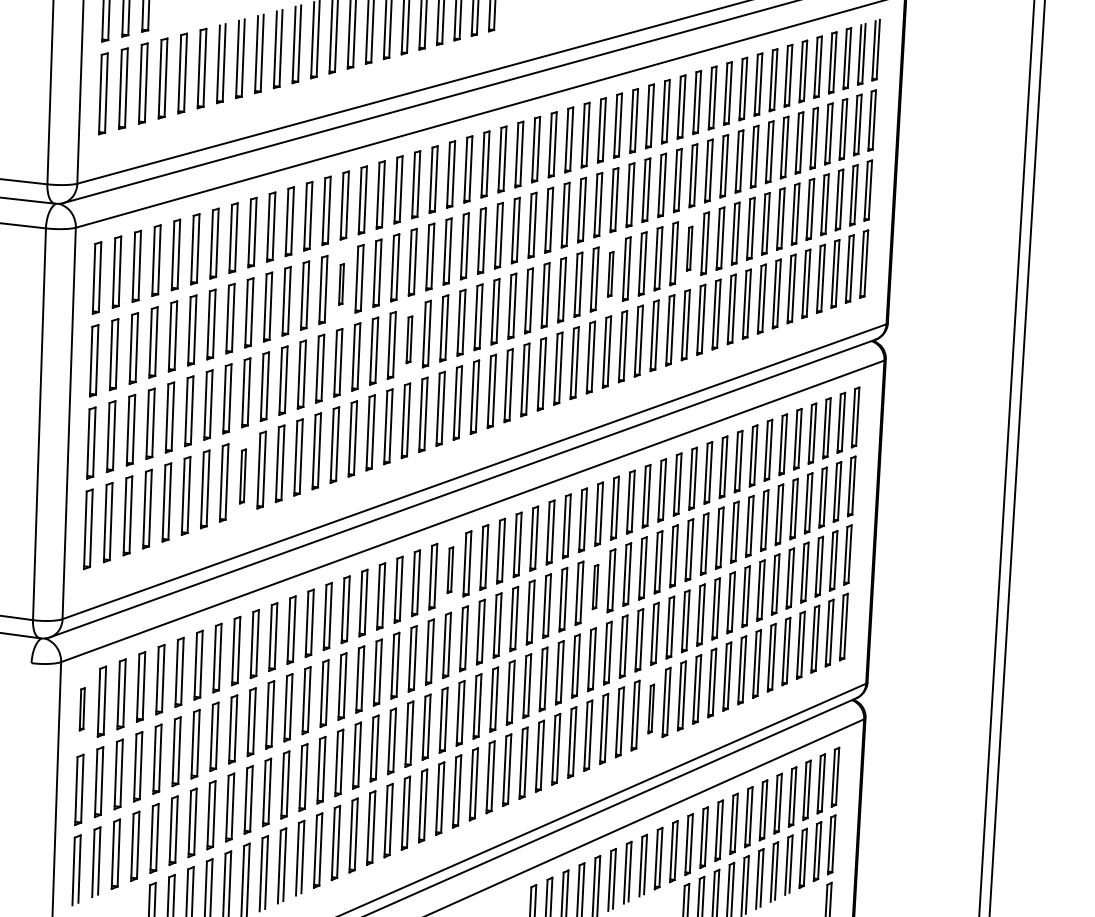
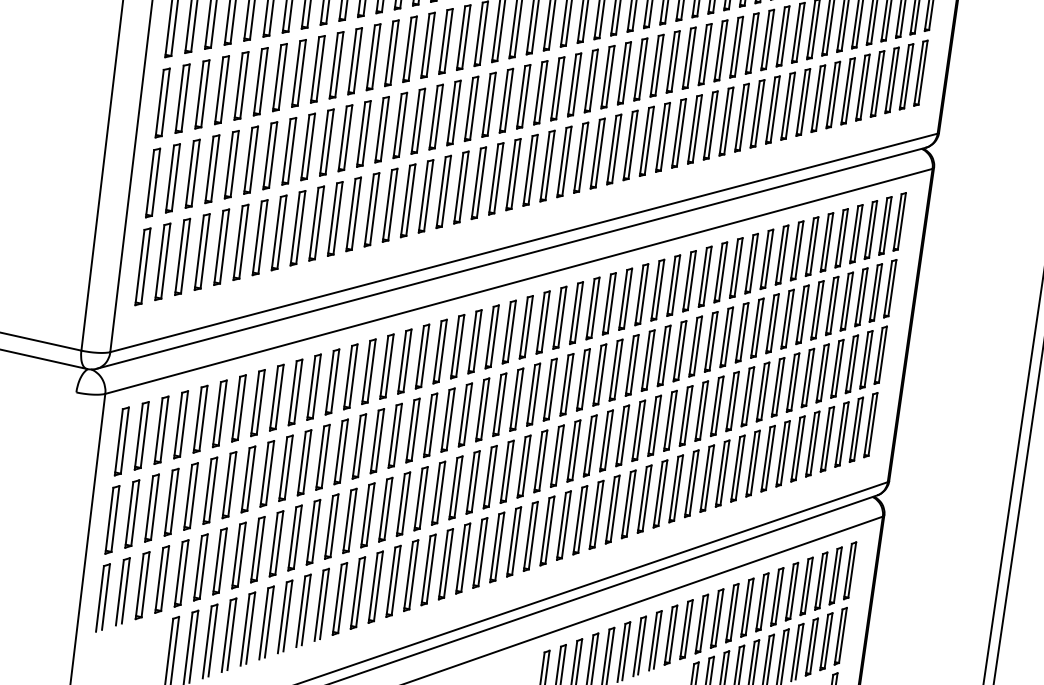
part: (689, 248) -> (752, 43), size x1.43
part: (610, 274) -> (672, 62), size x1.43
part: (341, 284) -> (409, 49), size x1.67
part: (409, 339) -> (471, 108), size x1.43
part: (242, 476) -> (297, 228), size x1.43
part: (450, 569) -> (492, 336), size x1.43
part: (595, 586) -> (632, 364), size x1.43
part: (651, 708) -> (676, 488), size x1.43
part: (82, 709) -> (122, 441), size x1.67

